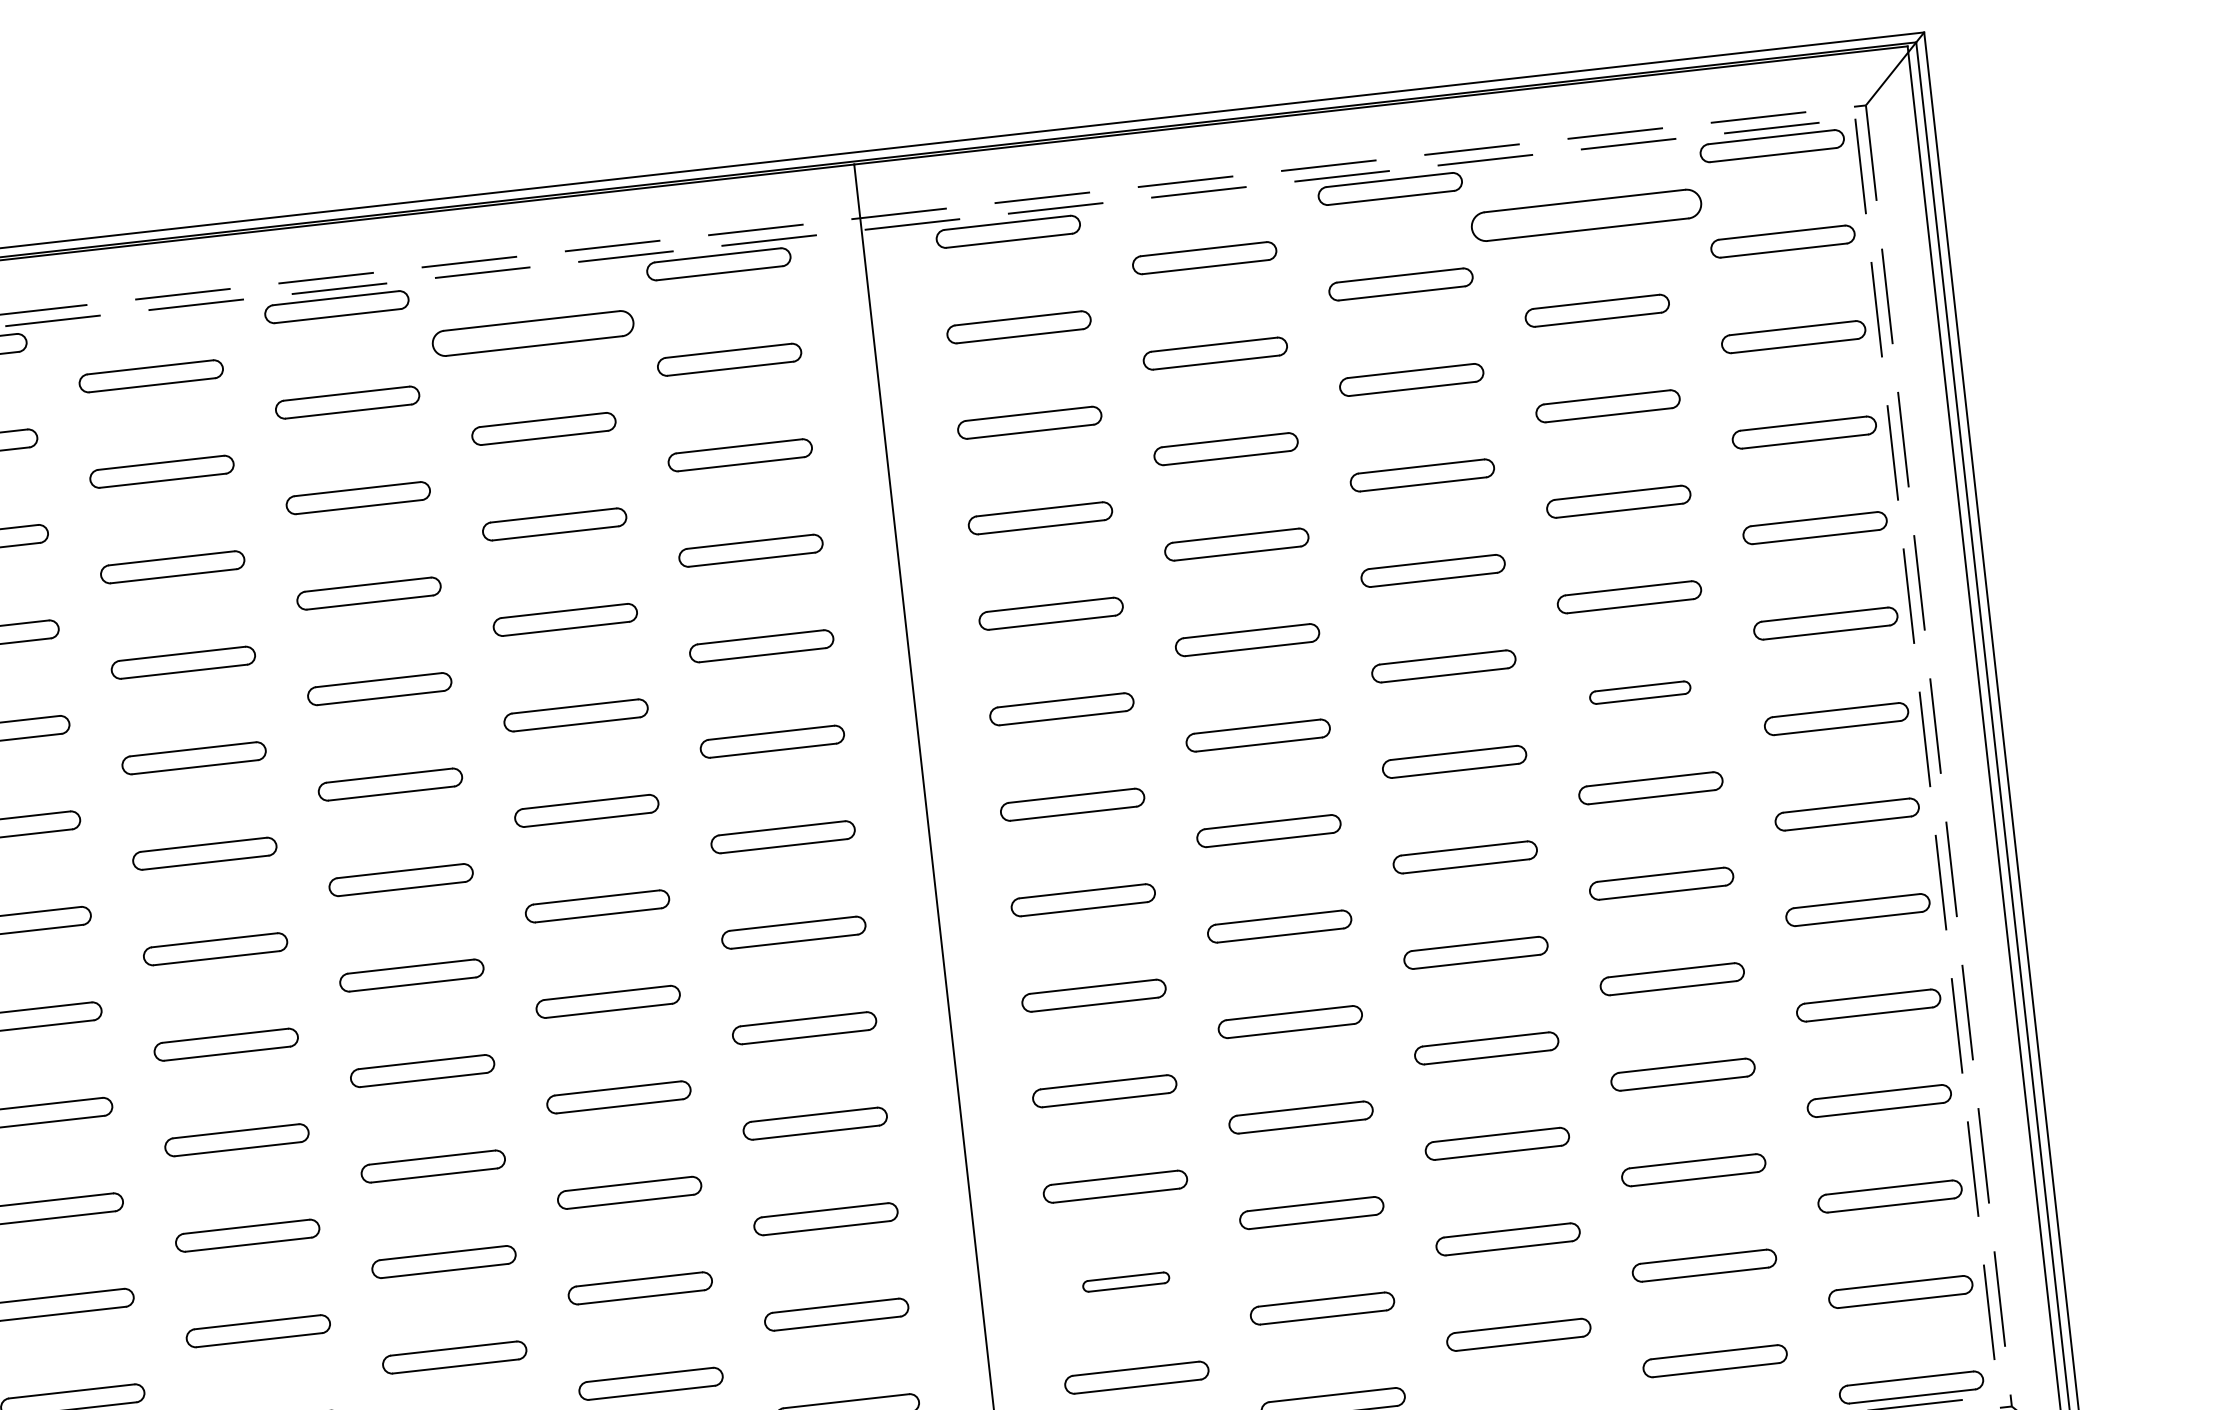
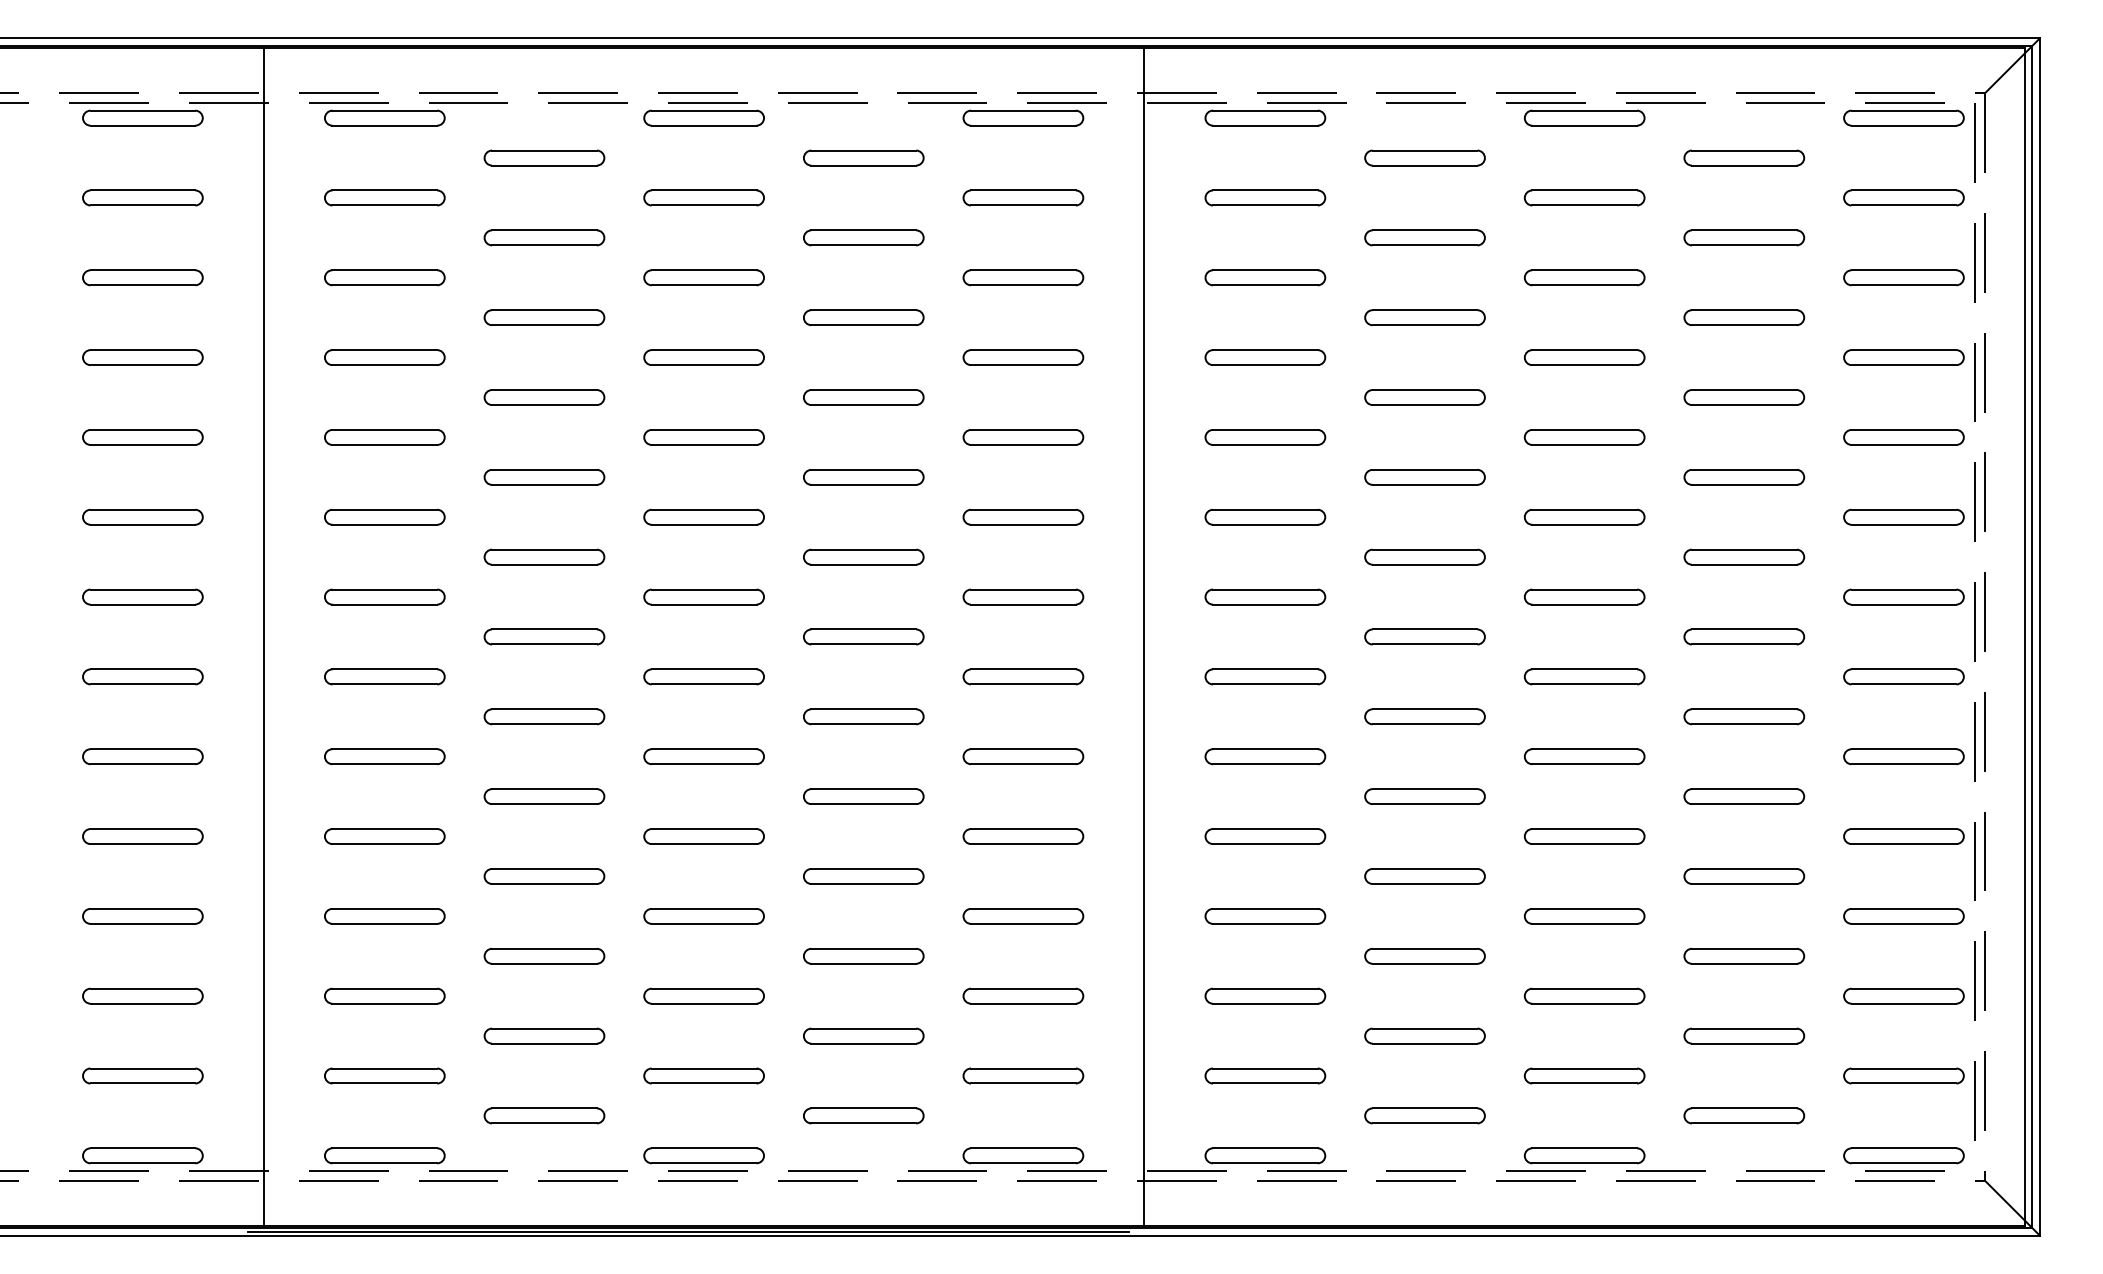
part: (1586, 214) -> (1744, 157), size x0.62
part: (532, 332) -> (863, 157), size x0.71
part: (1640, 691) -> (1744, 556), size x1.43
part: (1126, 1281) -> (1265, 995), size x1.67

